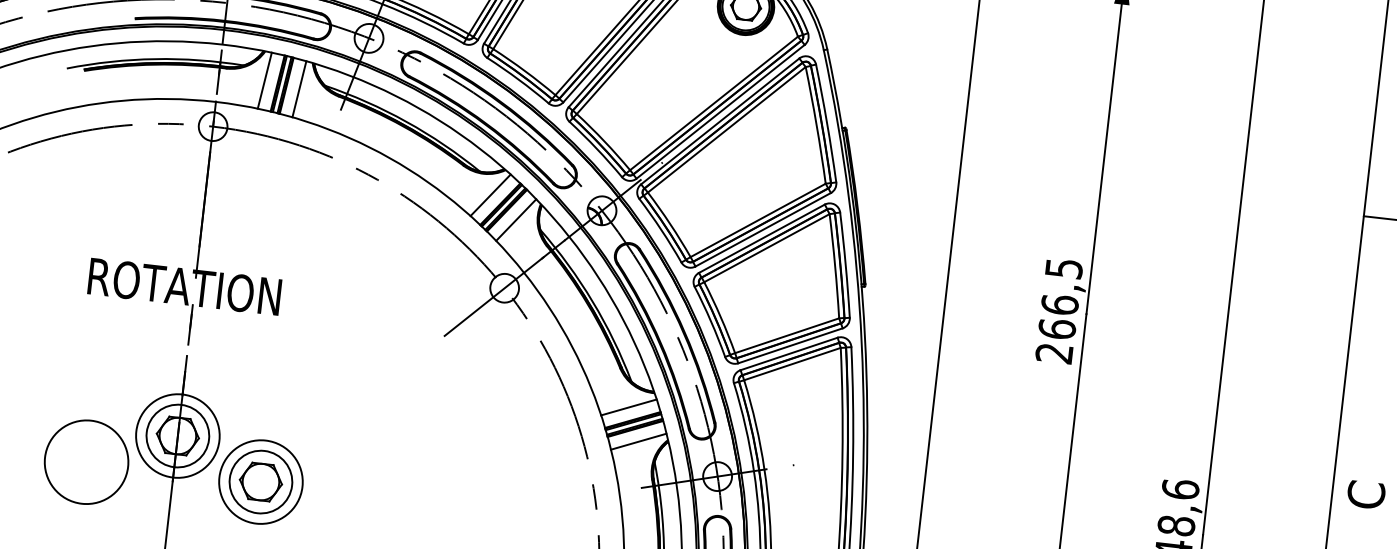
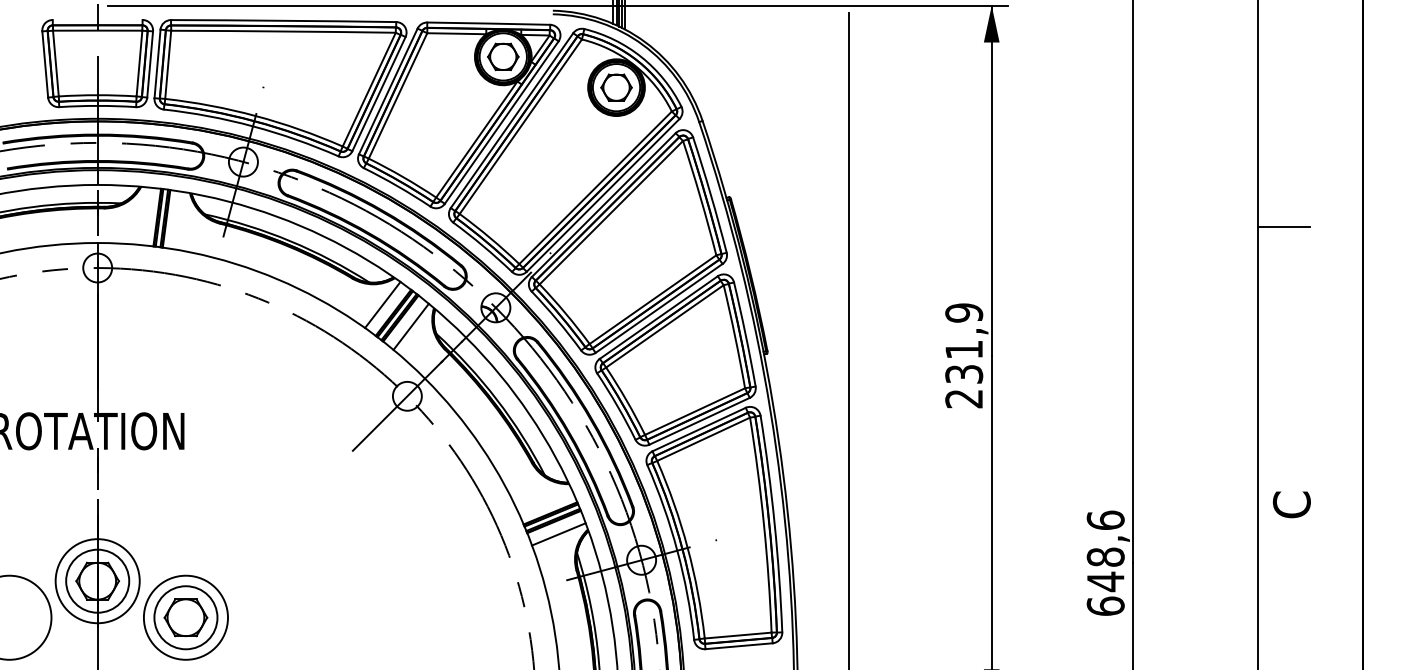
line: (264, 79) -> (143, 215), removed
line: (299, 88) -> (179, 220), removed
text: (1060, 298) -> (964, 343), 266,5 -> 231,9
line: (628, 407) -> (544, 501), removed

